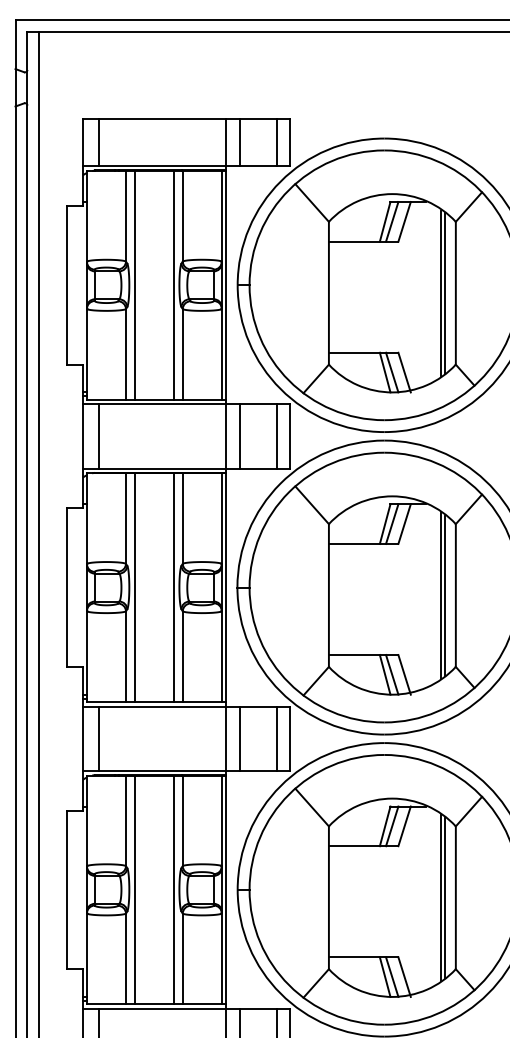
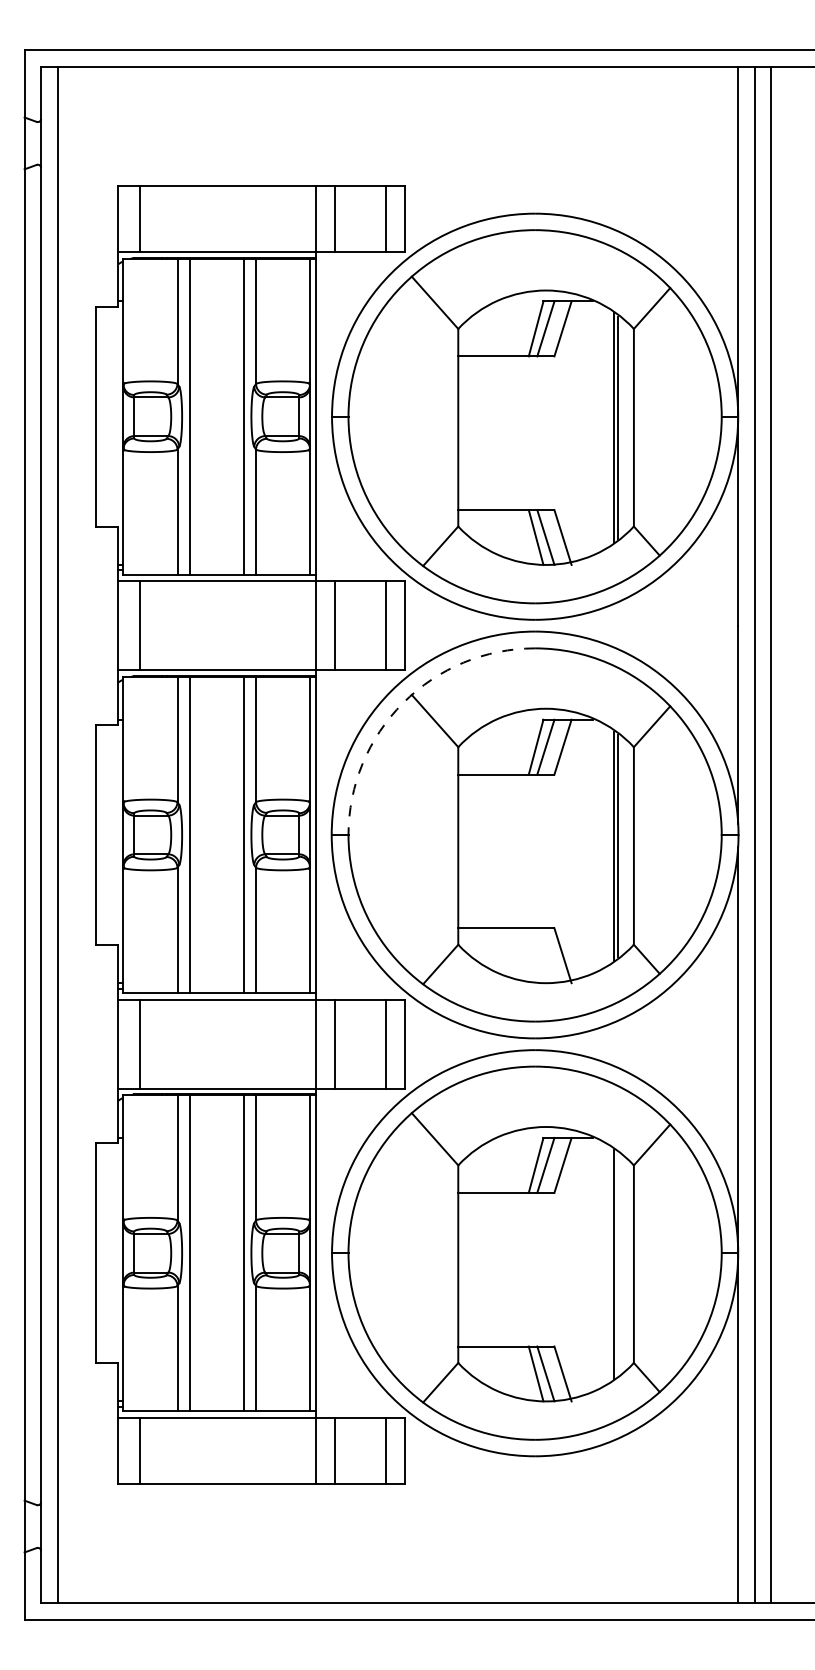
arc: (289, 492) -> (403, 703), solid -> dashed
line: (384, 674) -> (535, 955), removed
line: (391, 674) -> (545, 955), removed
line: (444, 897) -> (618, 1264), removed

